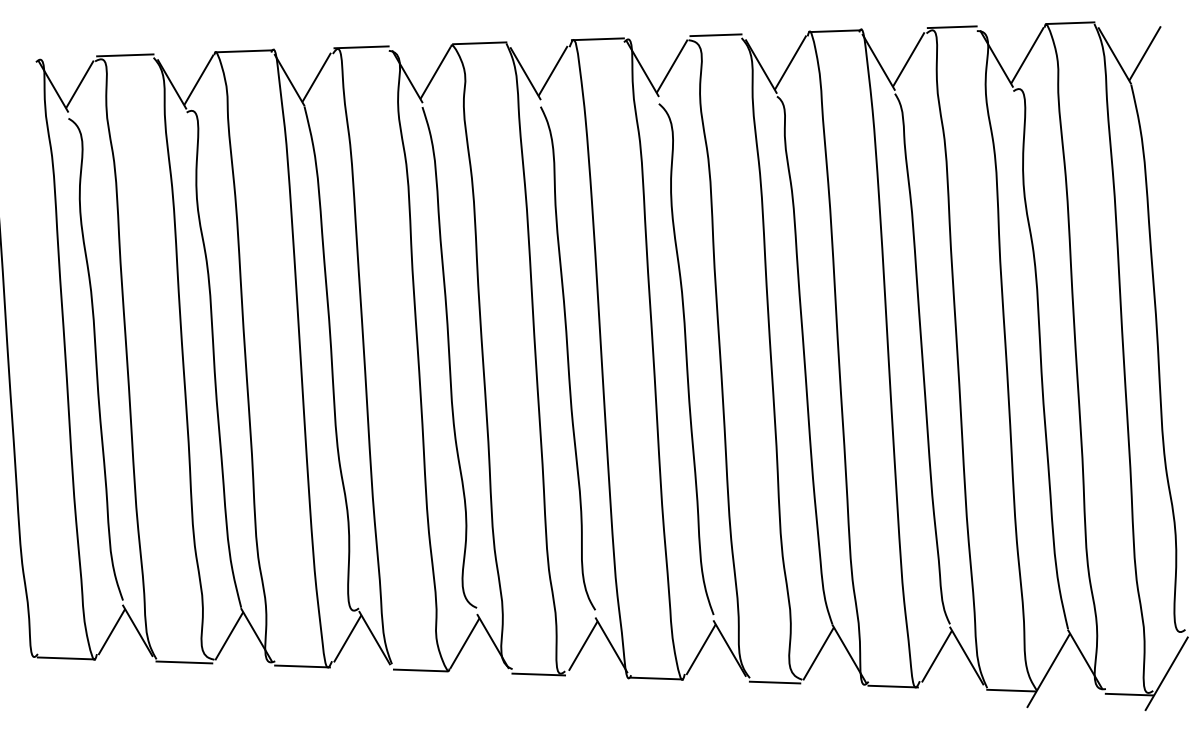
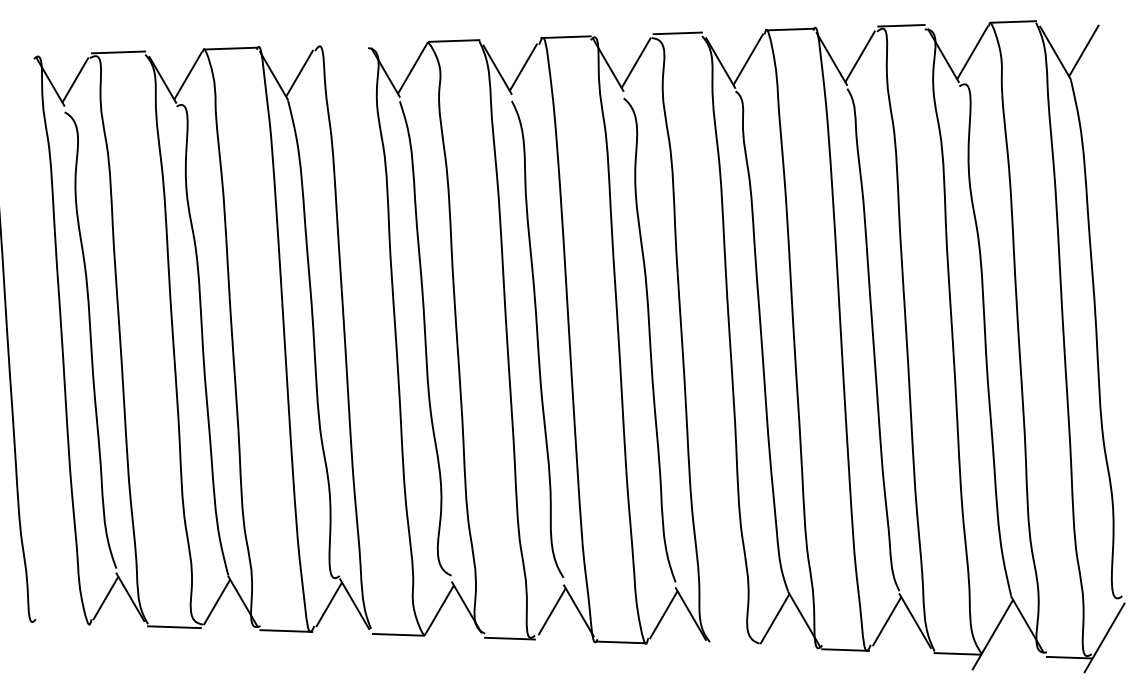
line: (361, 47) -> (342, 44), removed
line: (65, 658) -> (61, 623), removed
line: (774, 682) -> (733, 646), removed

